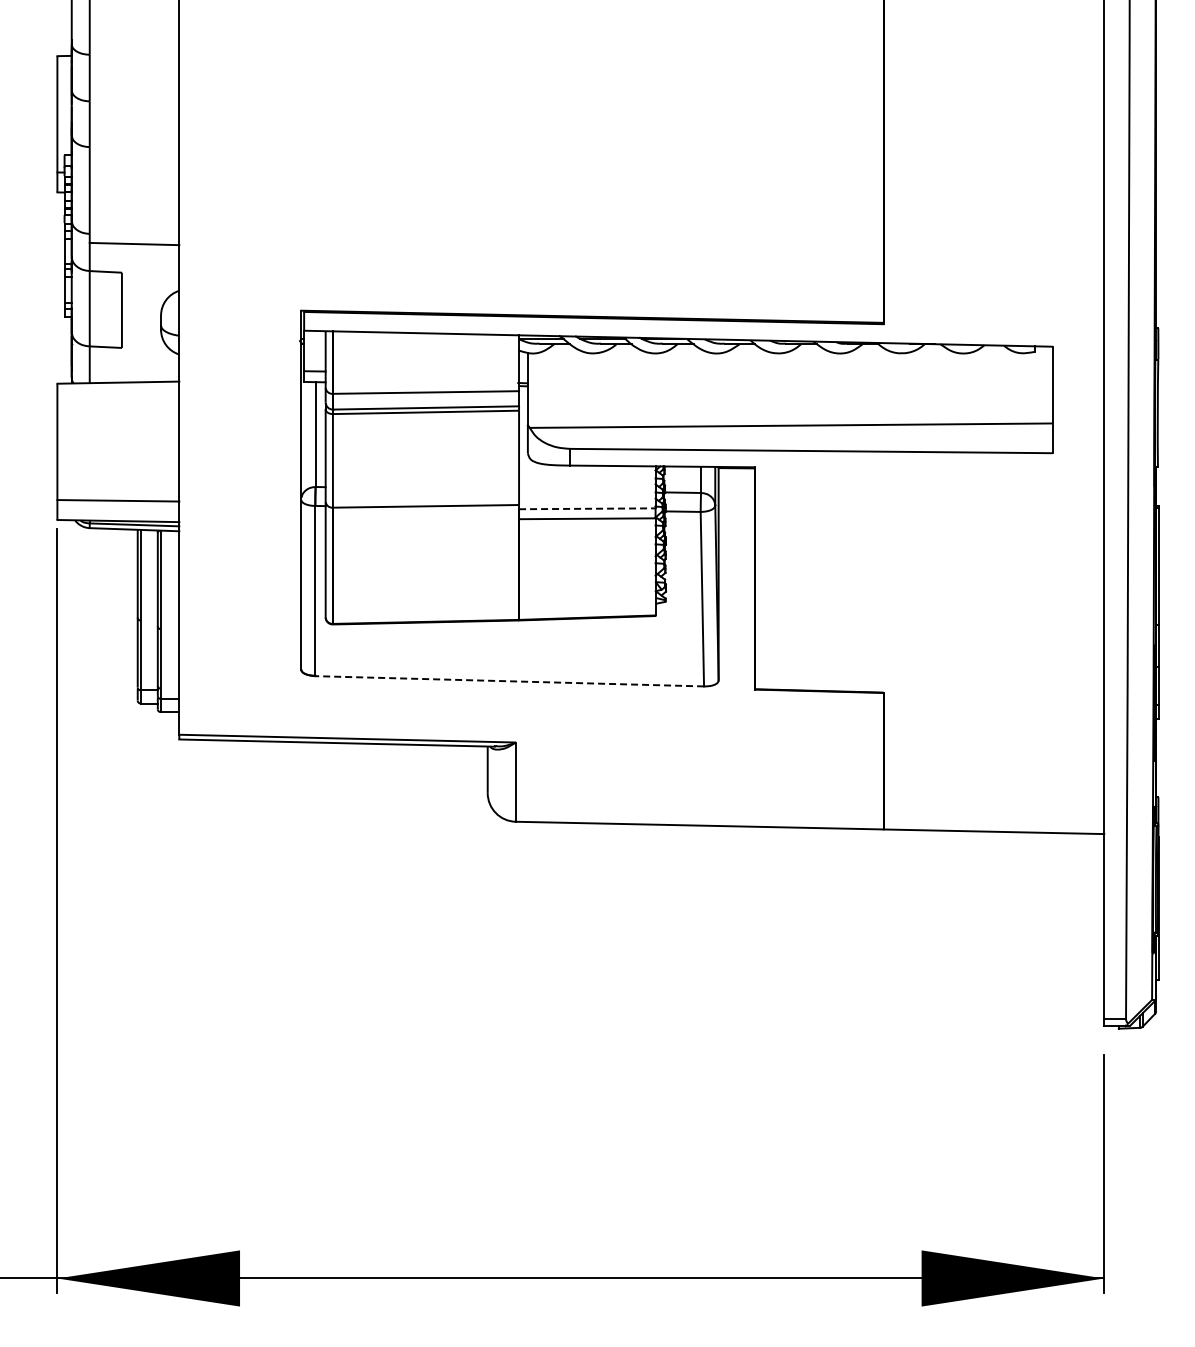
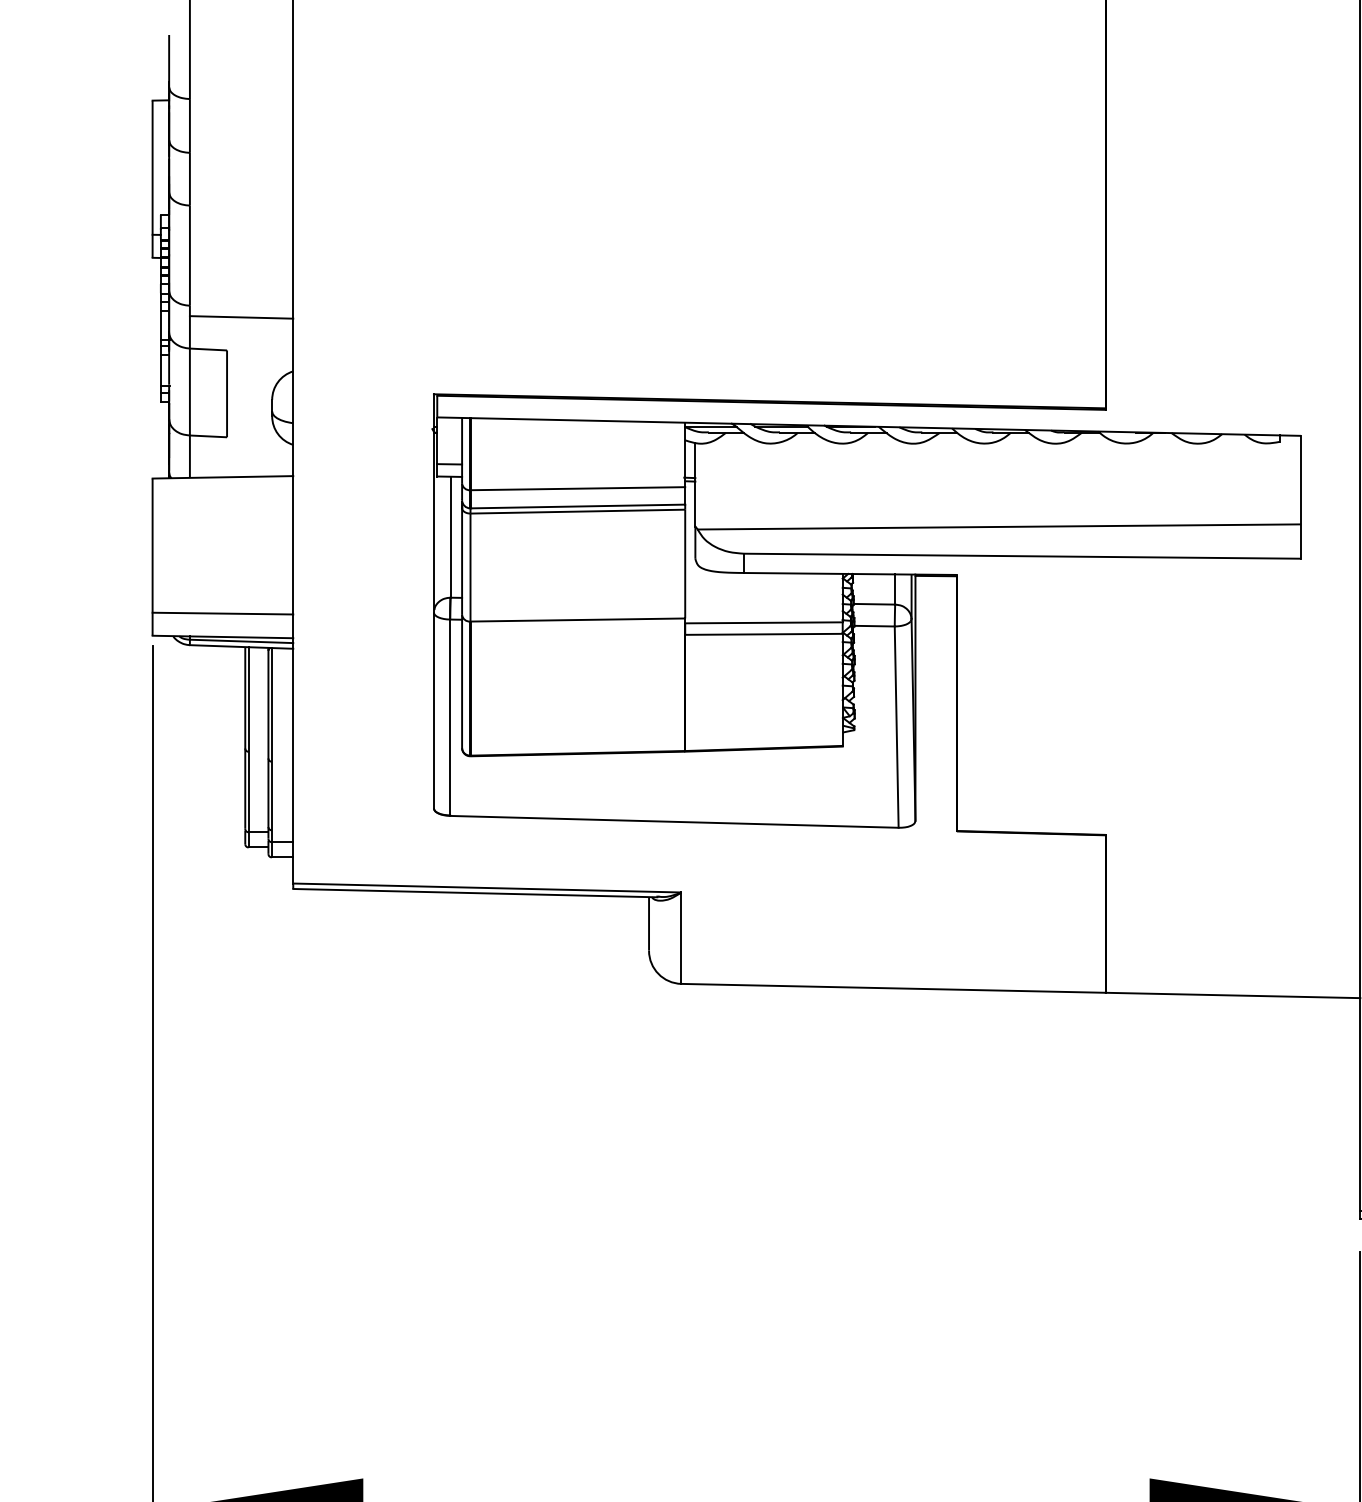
line: (587, 508) -> (764, 622), dashed -> solid
line: (508, 681) -> (673, 822), dashed -> solid

